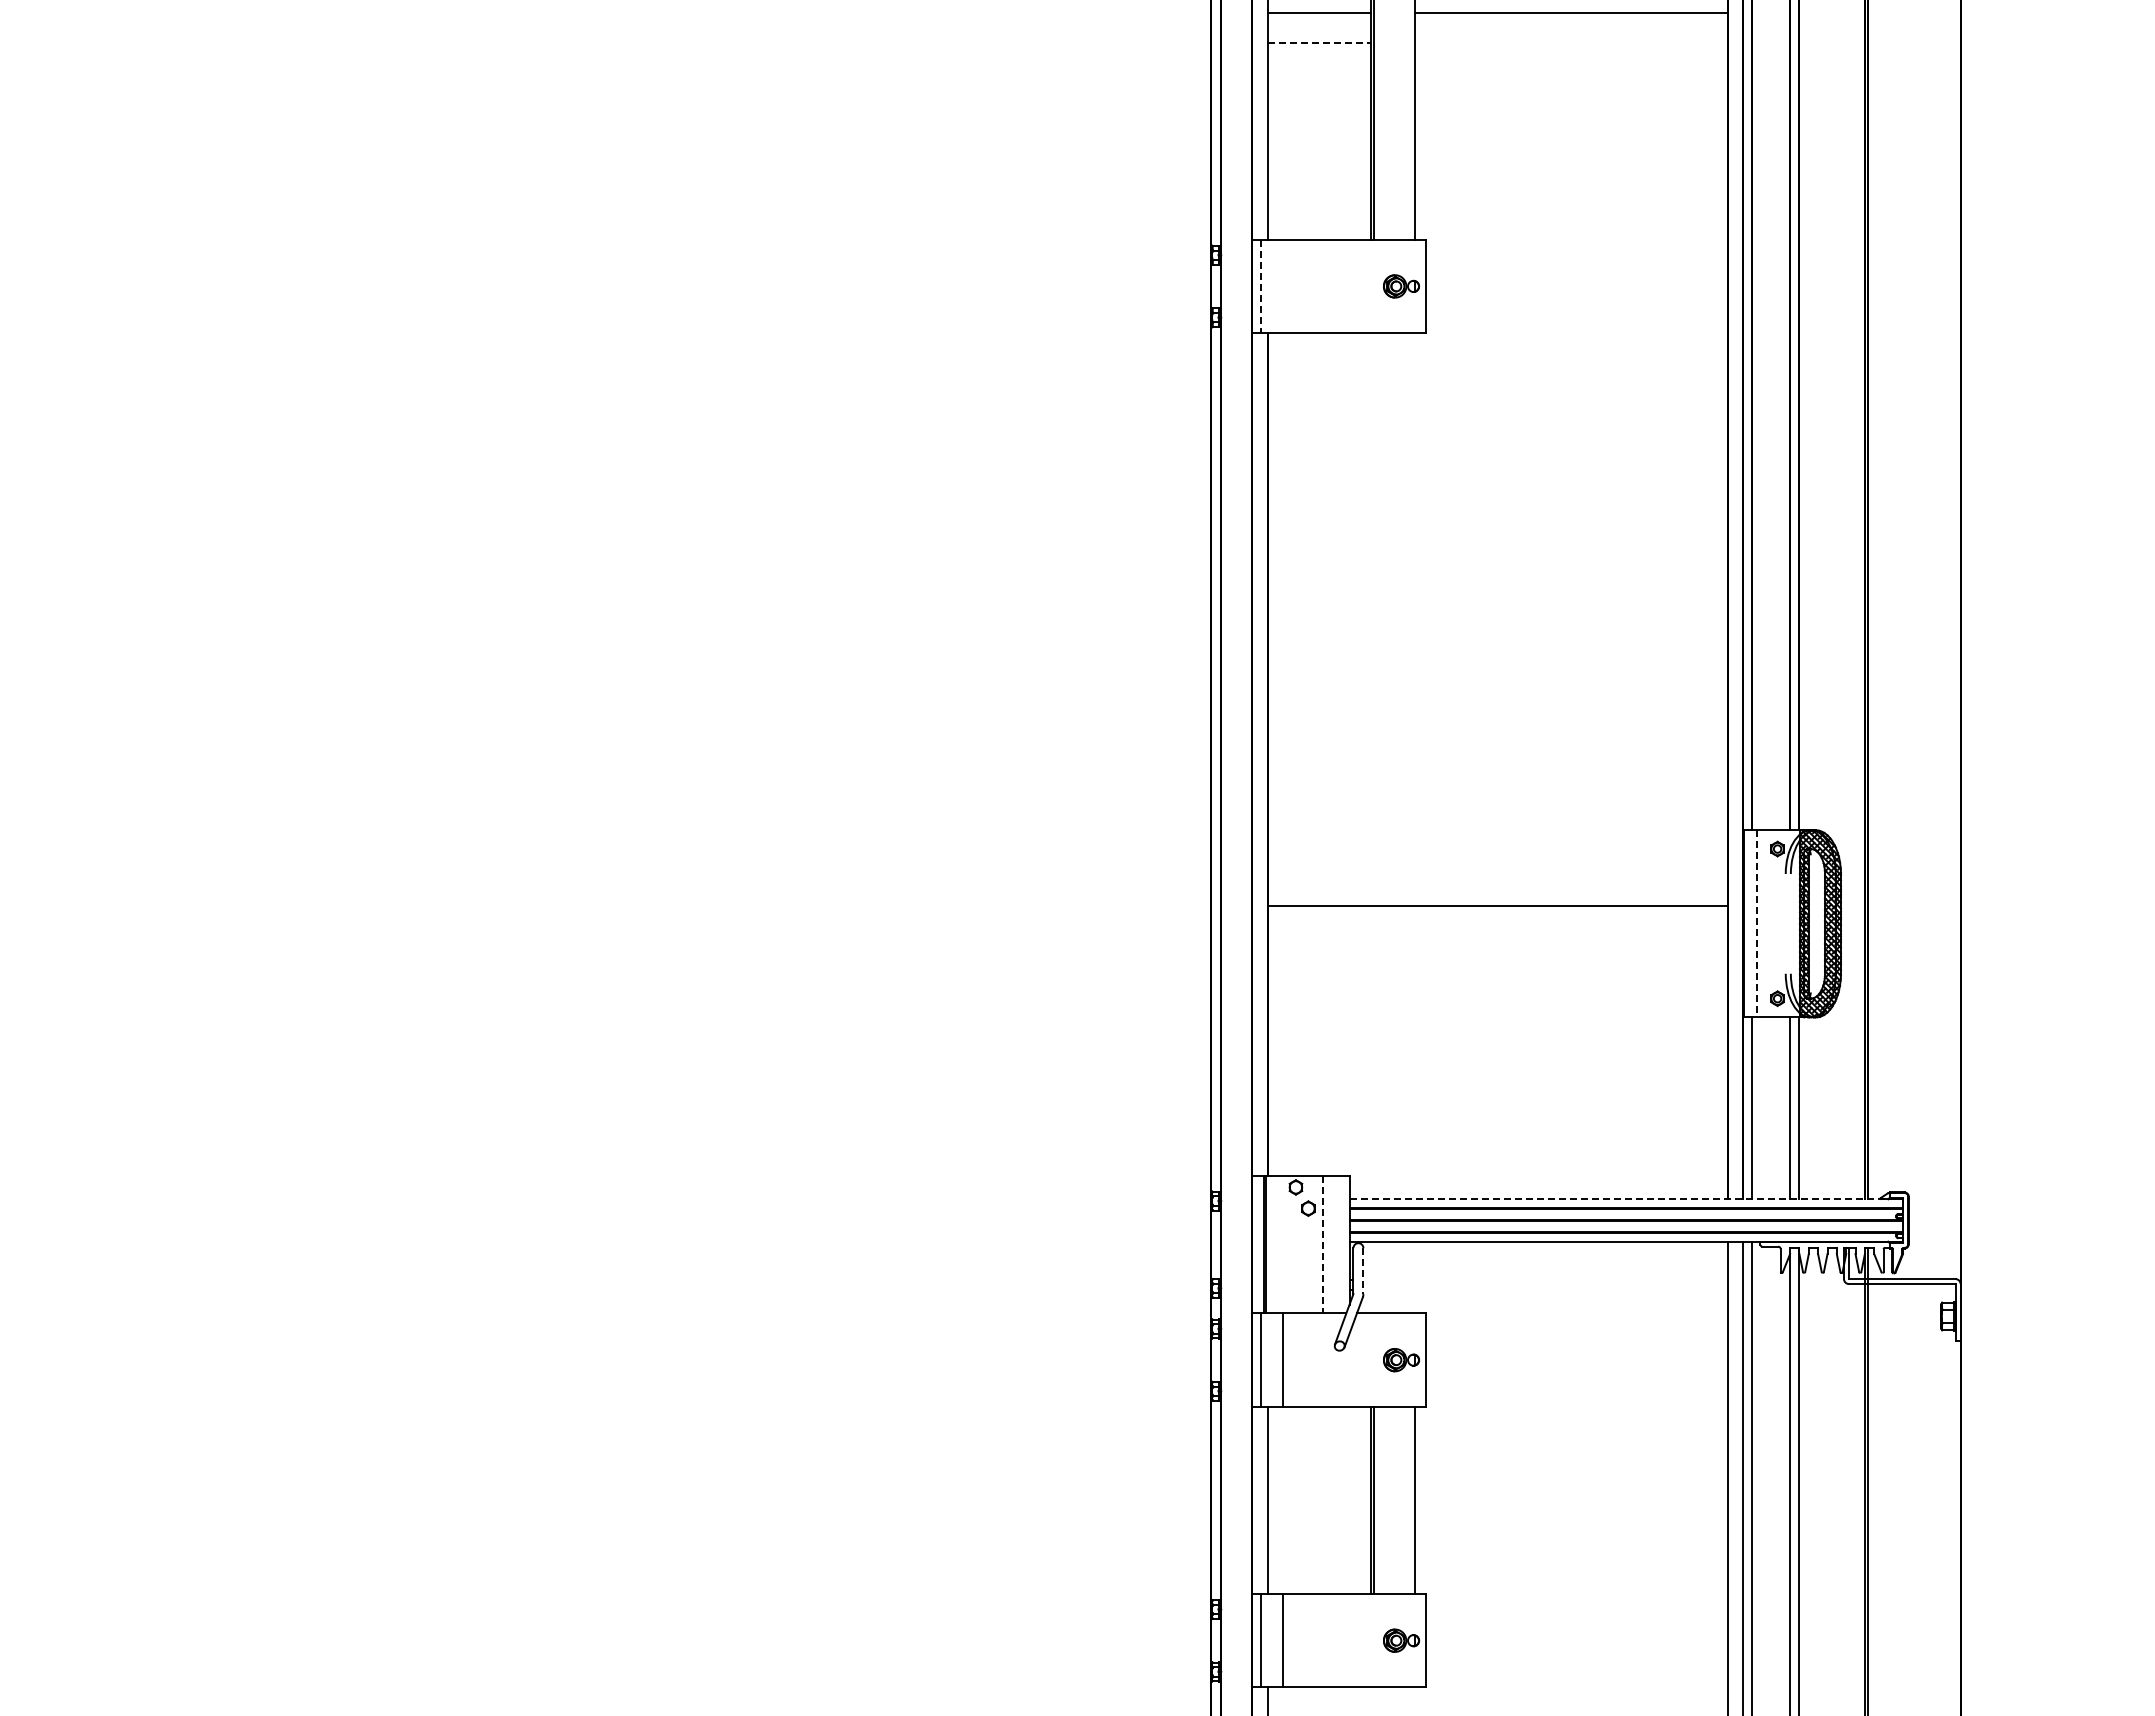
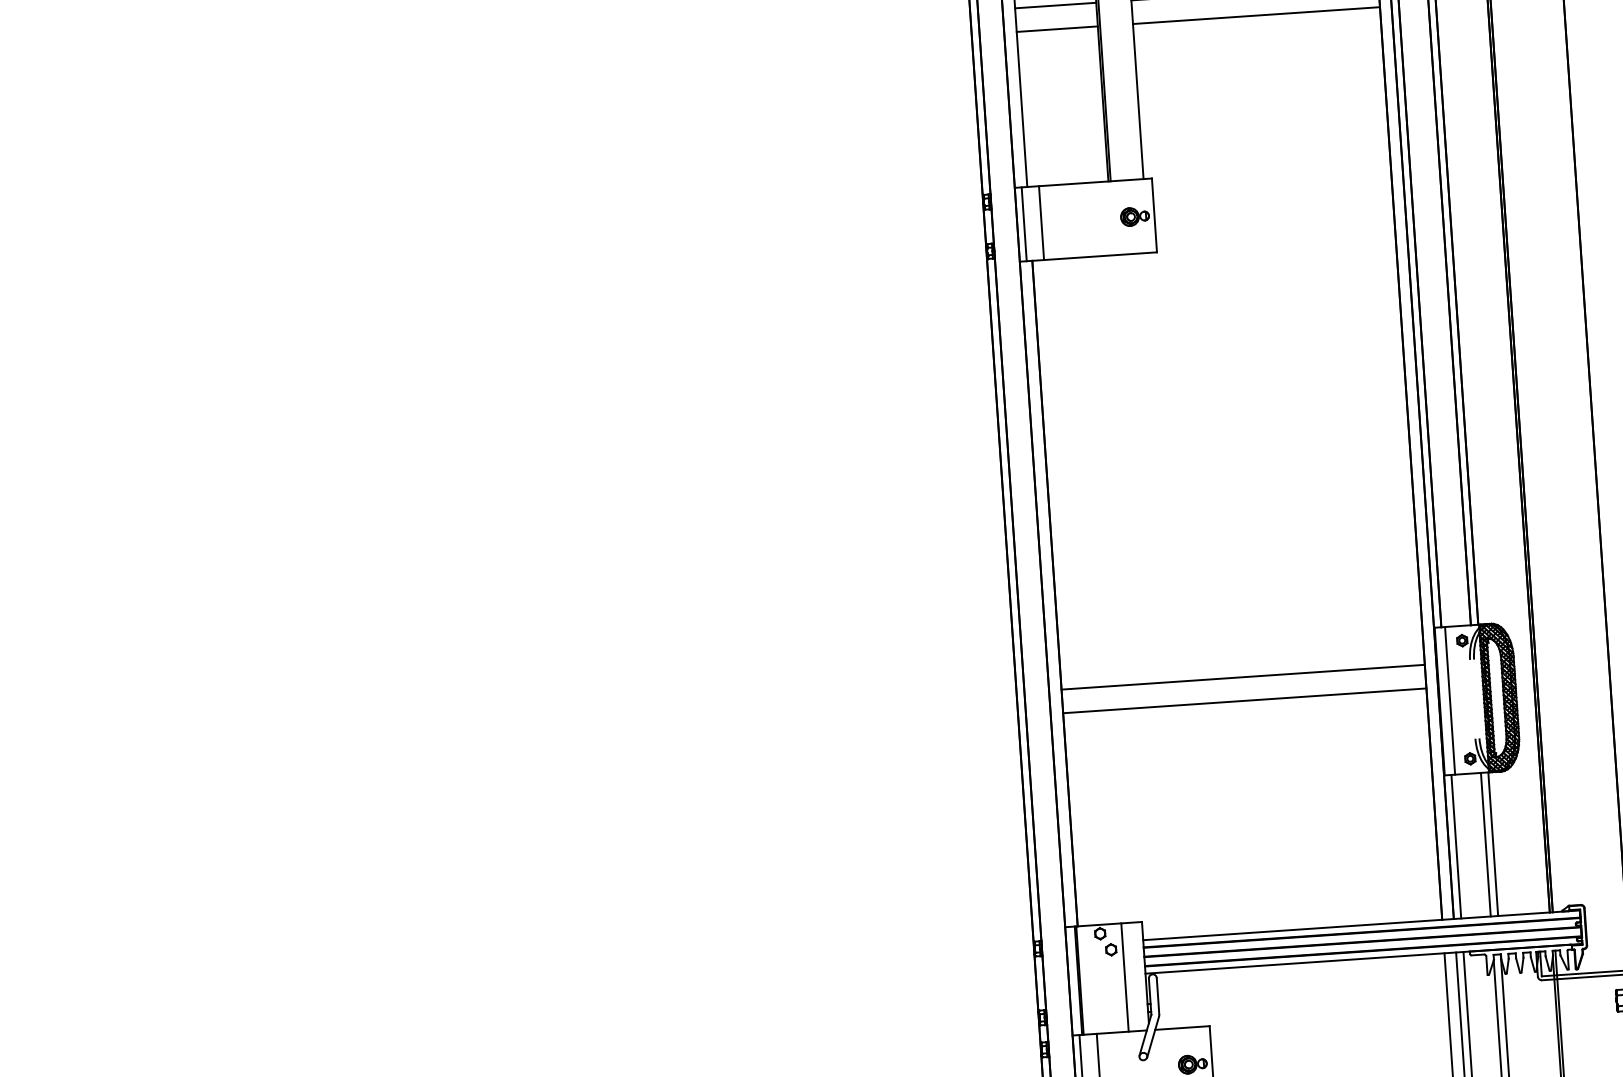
line: (1320, 43) -> (1058, 29), dashed -> solid
line: (1571, 43) -> (1256, 15), added
line: (1261, 286) -> (1024, 224), dashed -> solid
line: (1283, 286) -> (1041, 223), added
line: (1498, 876) -> (1243, 677), added
line: (1757, 923) -> (1450, 700), dashed -> solid
line: (1626, 1199) -> (1361, 925), dashed -> solid
line: (1323, 1244) -> (1125, 977), dashed -> solid
line: (1363, 1271) -> (1158, 996), dashed -> solid

